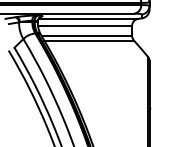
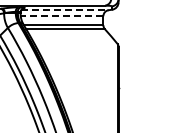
line: (88, 19) -> (65, 10), solid -> dashed
line: (84, 26) -> (61, 16), solid -> dashed

